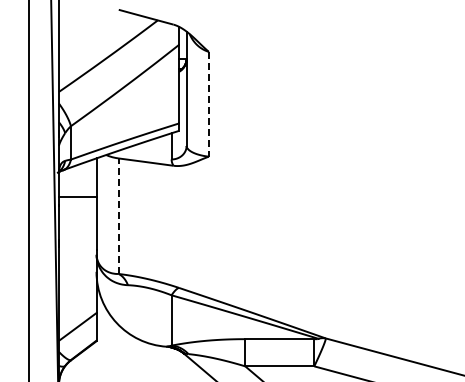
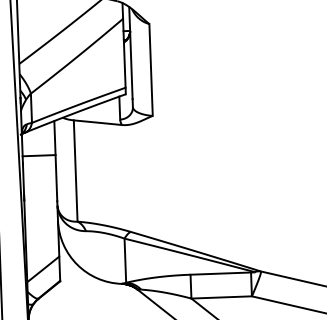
line: (208, 104) -> (150, 70), dashed -> solid
line: (118, 216) -> (75, 171), dashed -> solid

